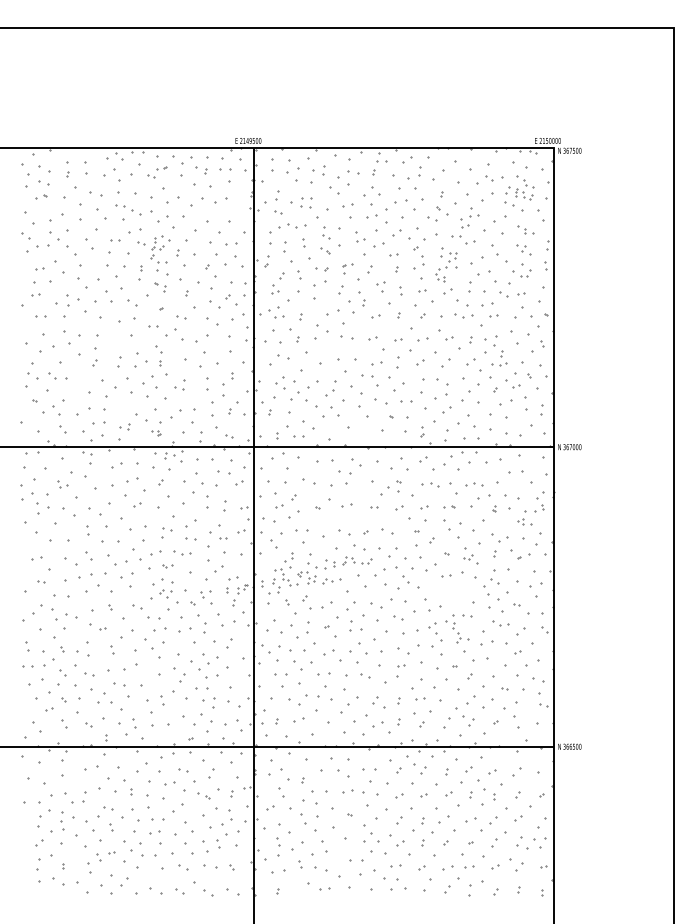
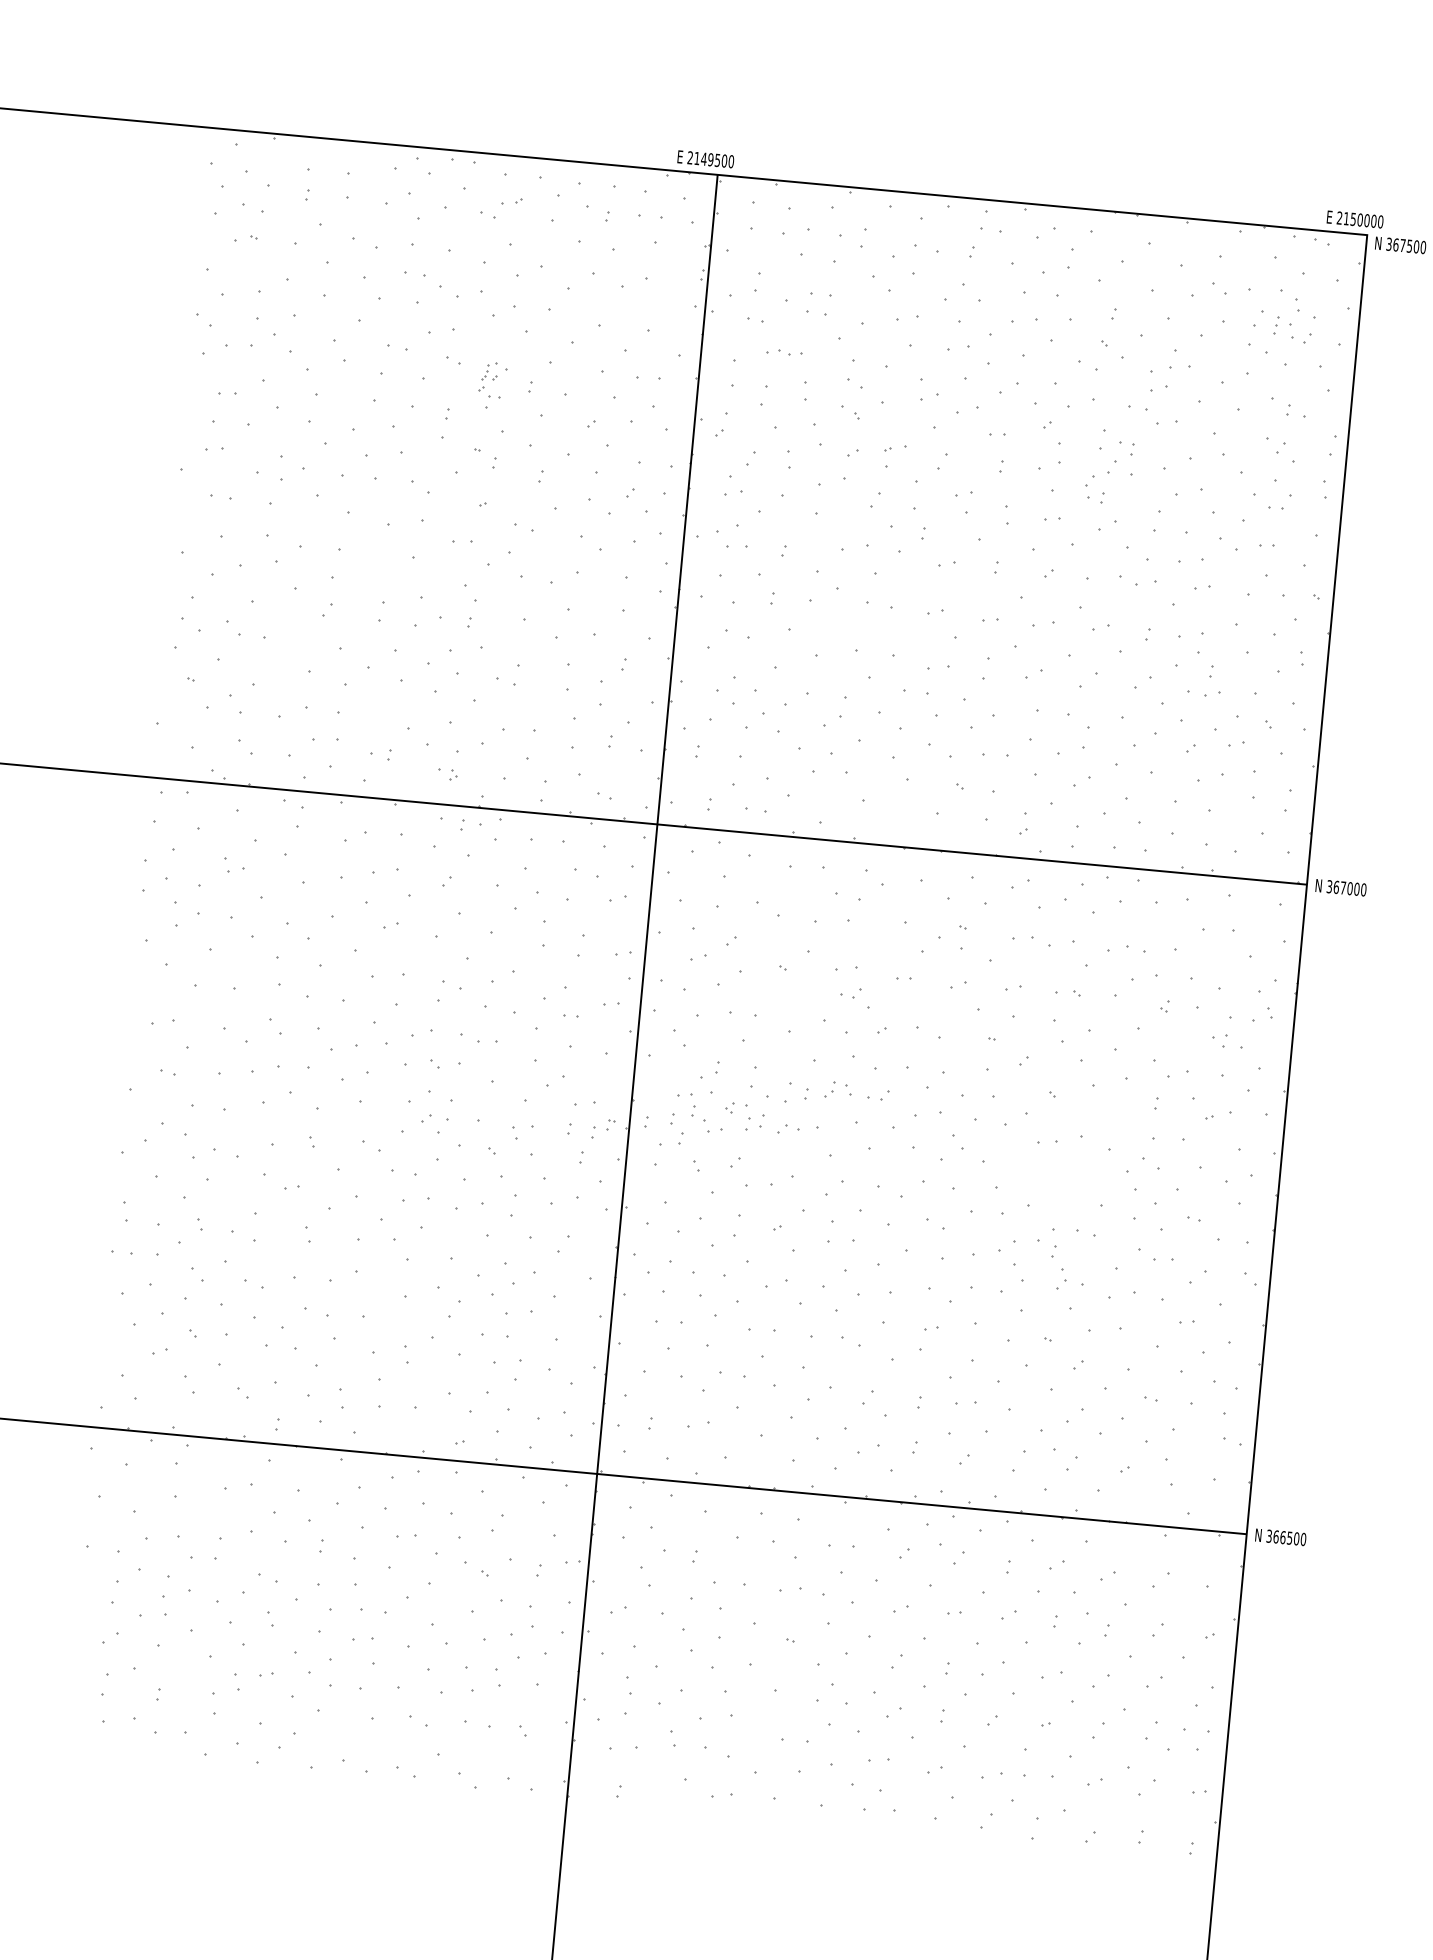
part: (292, 225) -> (784, 351), size x0.6
part: (160, 253) -> (492, 385), size x0.6
part: (321, 269) -> (838, 452), size x1.6
part: (87, 530) -> (278, 971), size x1.6
part: (190, 538) -> (500, 1009), size x1.6
part: (470, 559) -> (855, 998), moved
part: (167, 566) -> (444, 1065), size x1.6
part: (183, 770) -> (438, 1511), size x1.6
part: (469, 866) -> (1039, 1776), size x1.6

